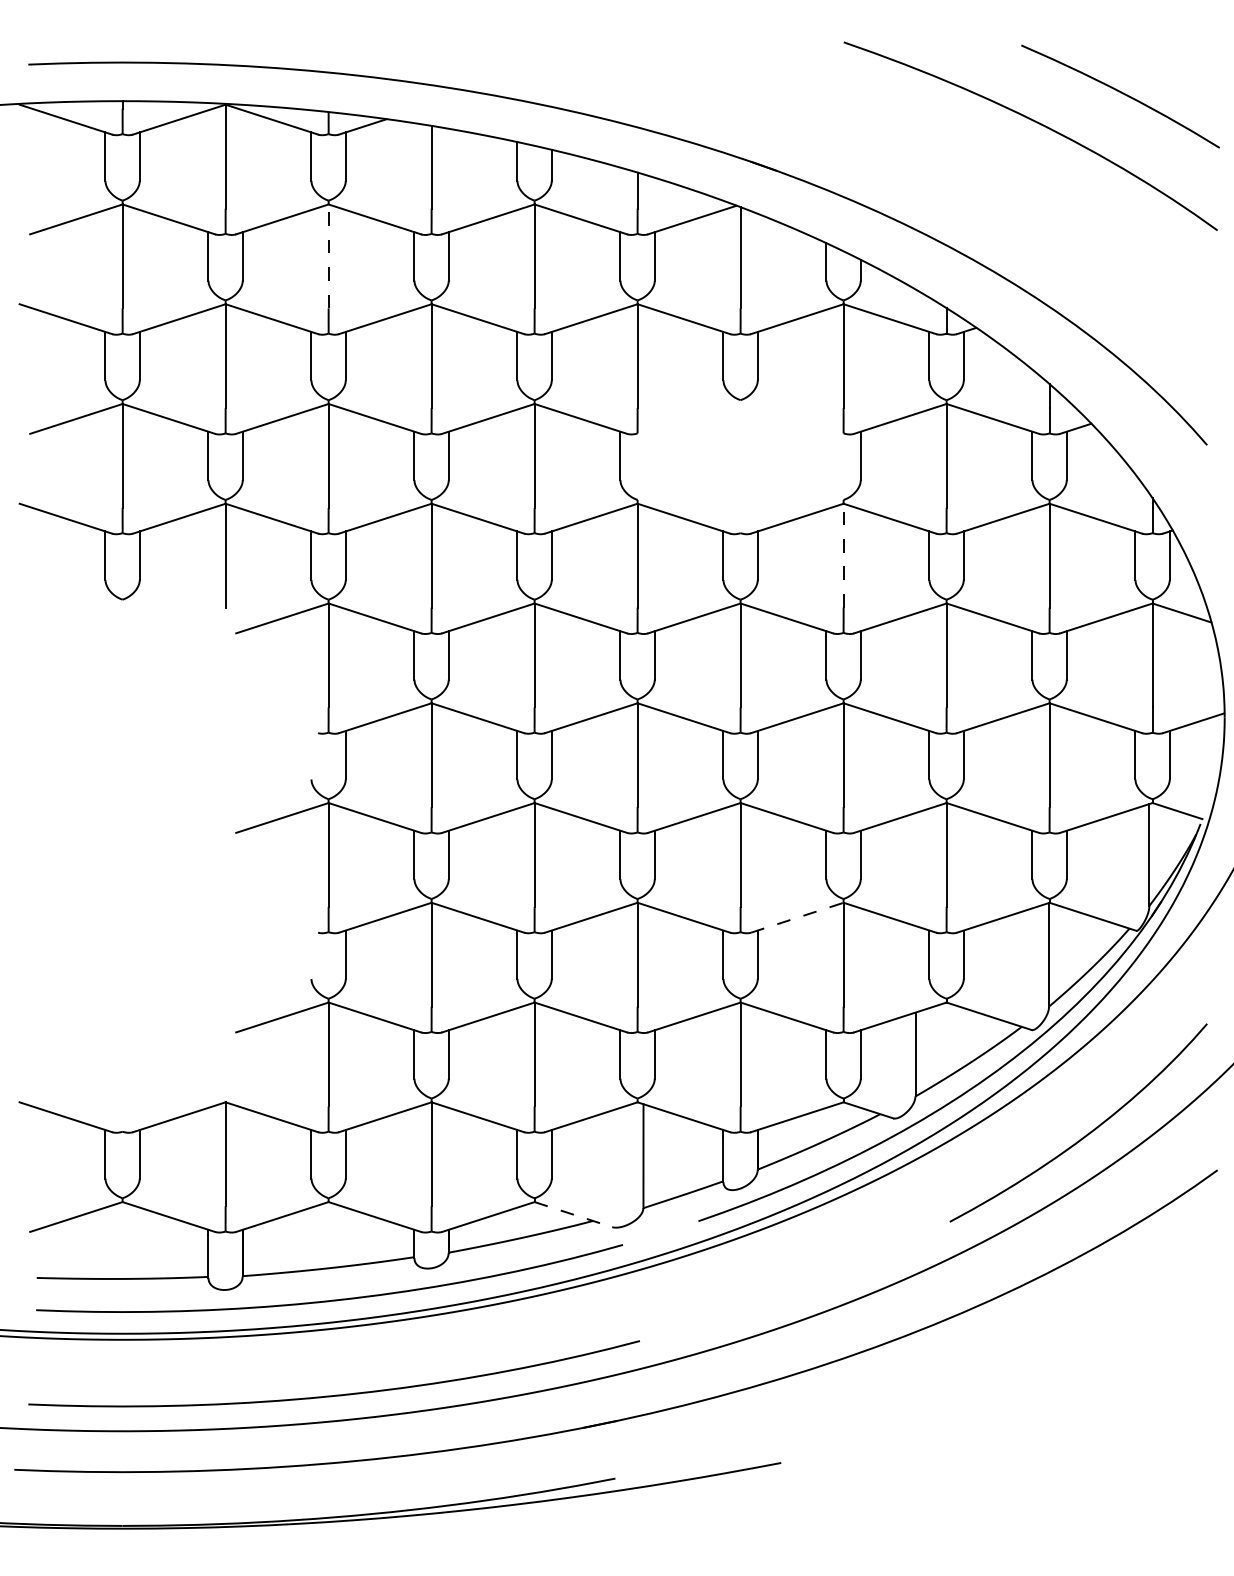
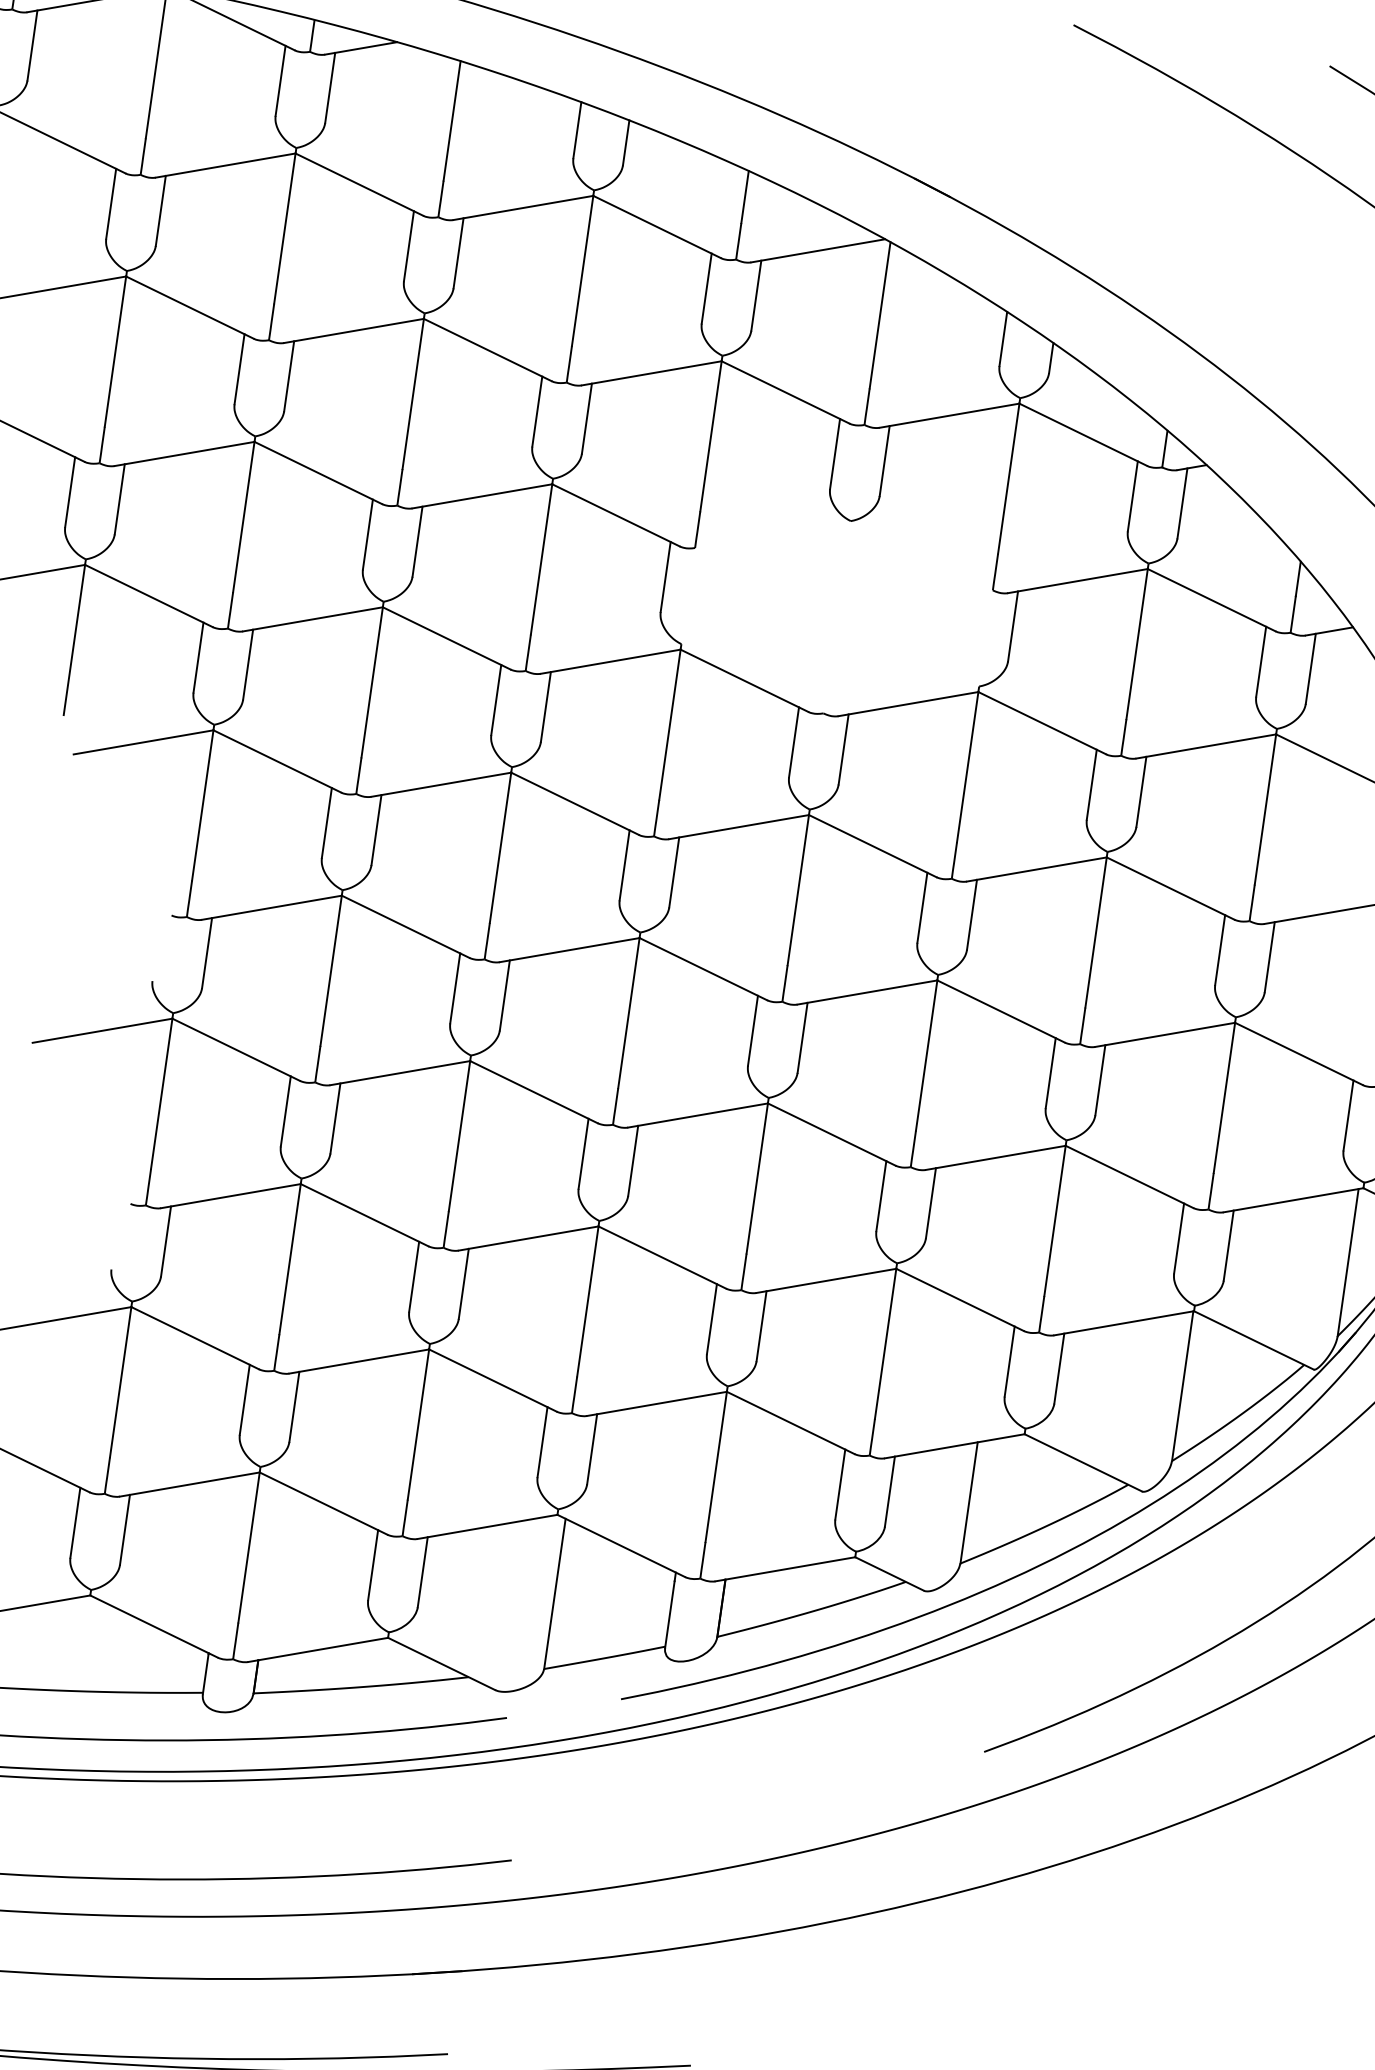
line: (328, 256) -> (284, 228), dashed -> solid
line: (843, 555) -> (967, 766), dashed -> solid
line: (797, 917) -> (826, 1280), dashed -> solid
line: (573, 1214) -> (441, 1663), dashed -> solid

